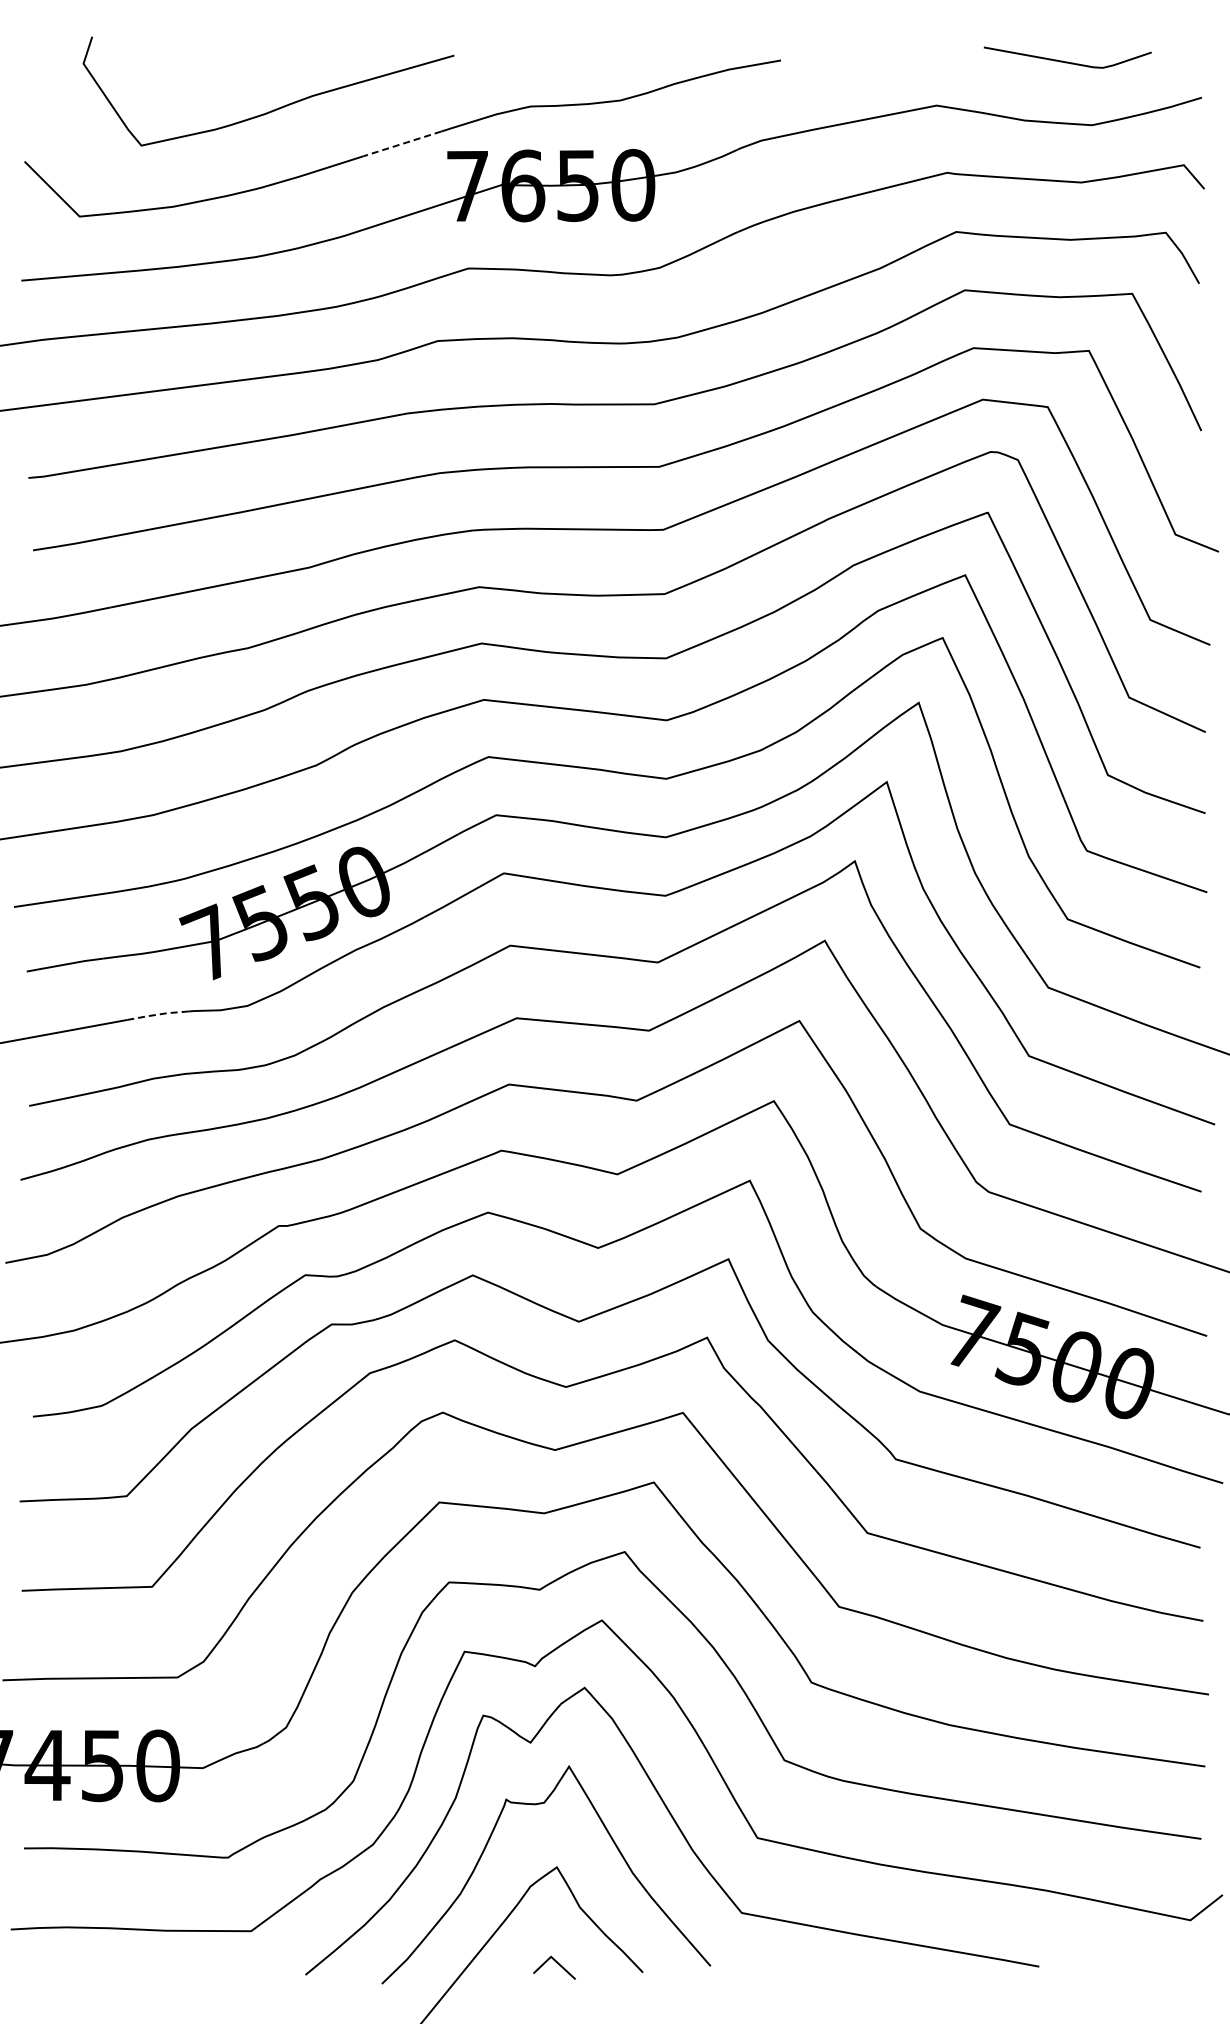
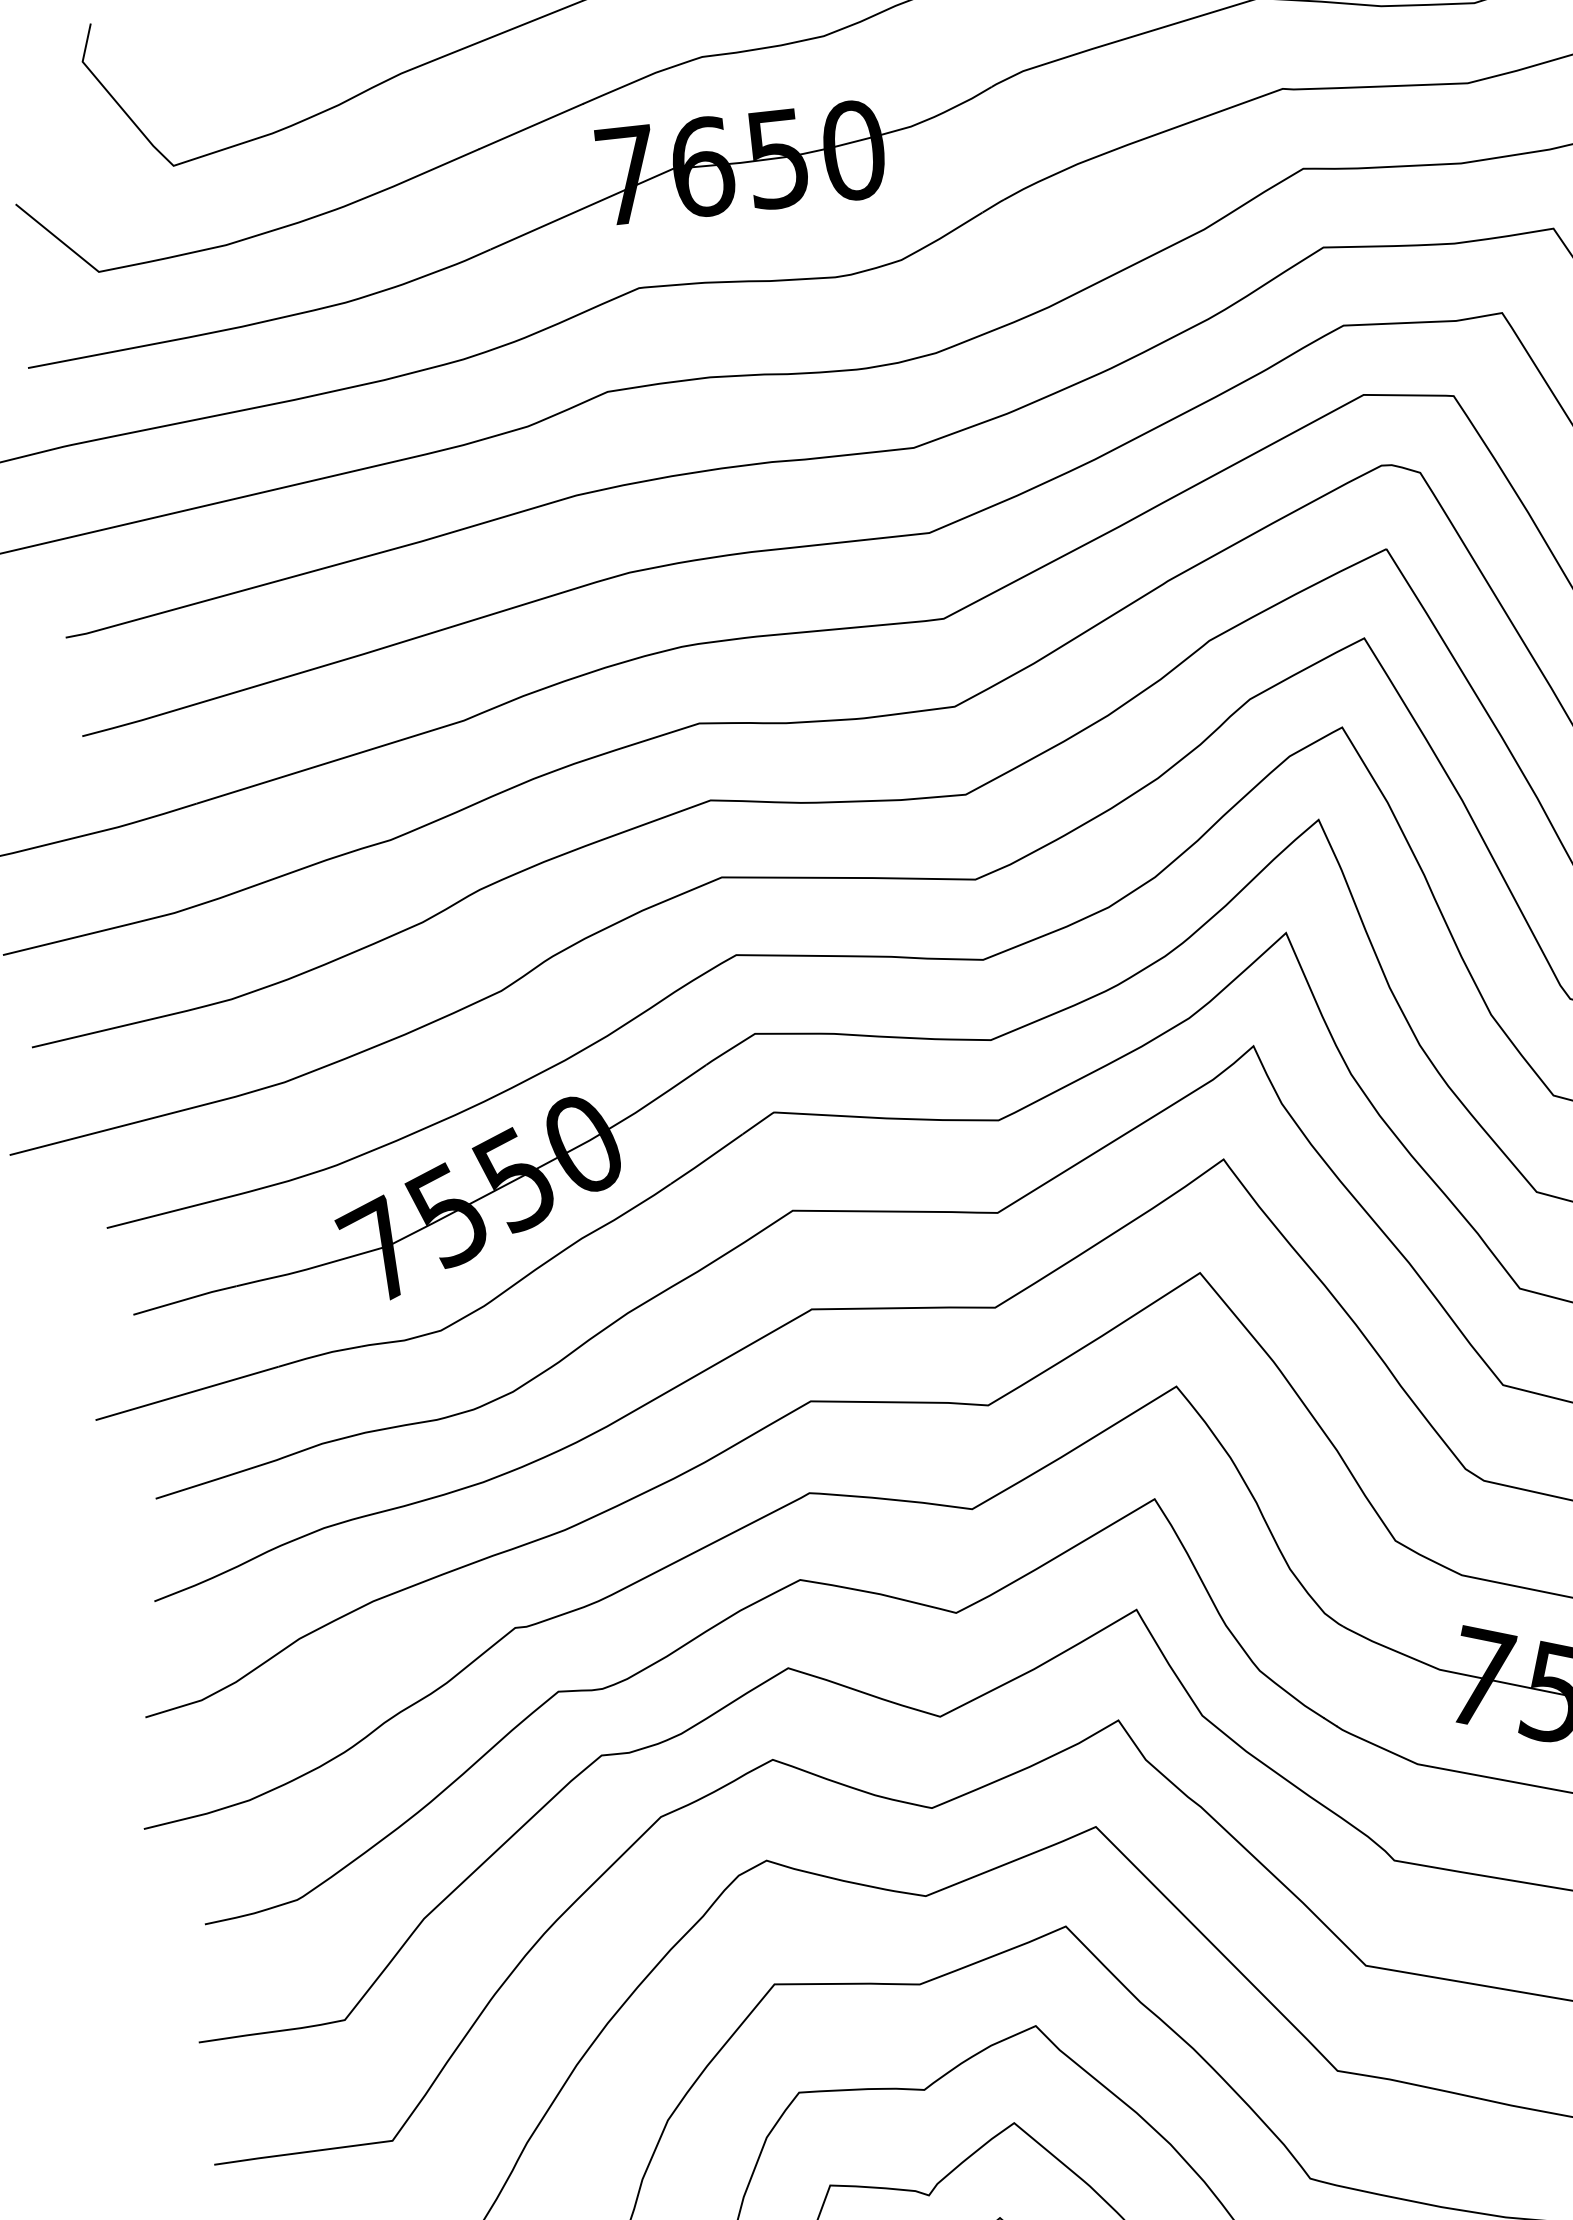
line: (402, 143) -> (531, 125), dashed -> solid
line: (157, 1014) -> (318, 1355), dashed -> solid

